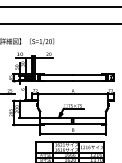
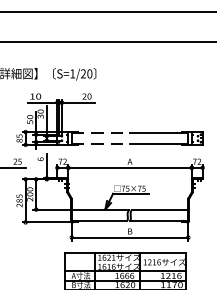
line: (57, 74) -> (102, 132), solid -> dashed
line: (57, 81) -> (102, 145), solid -> dashed

